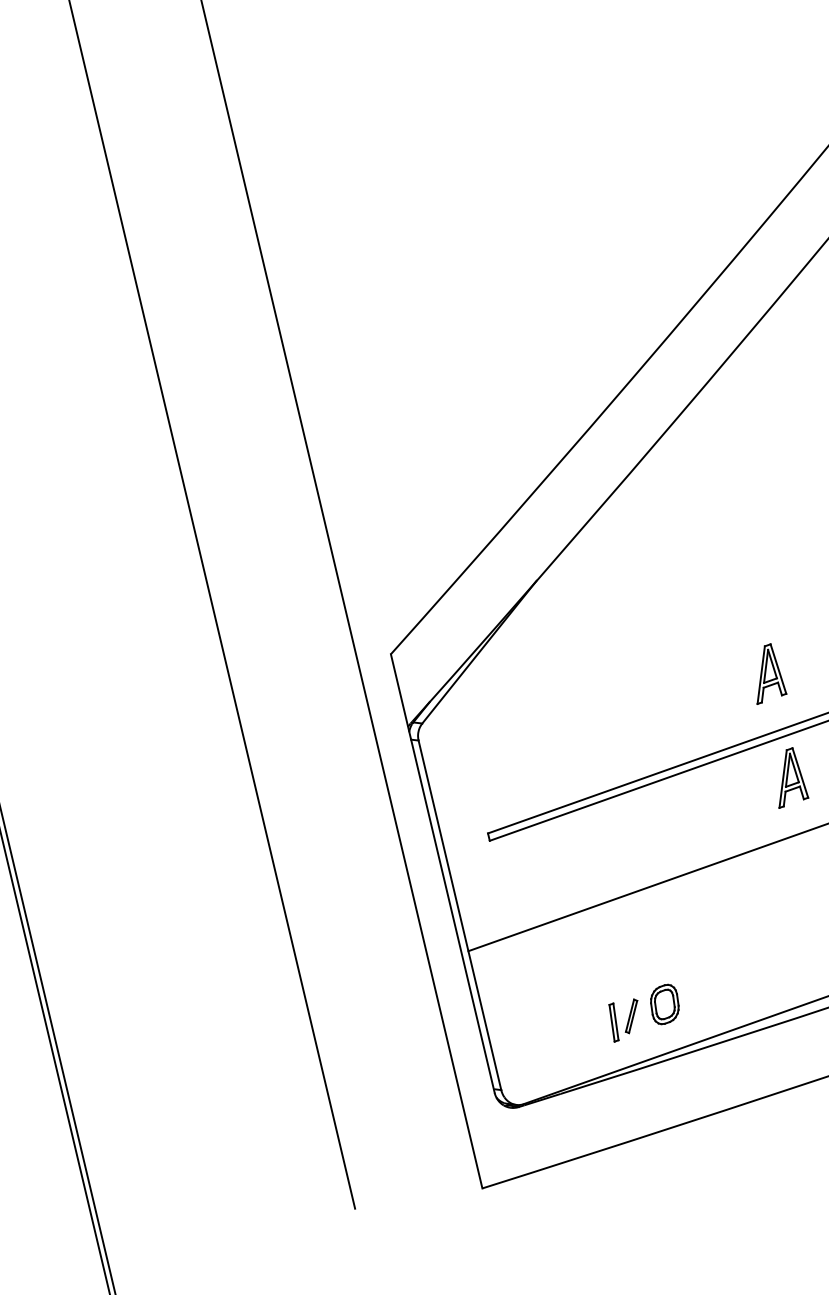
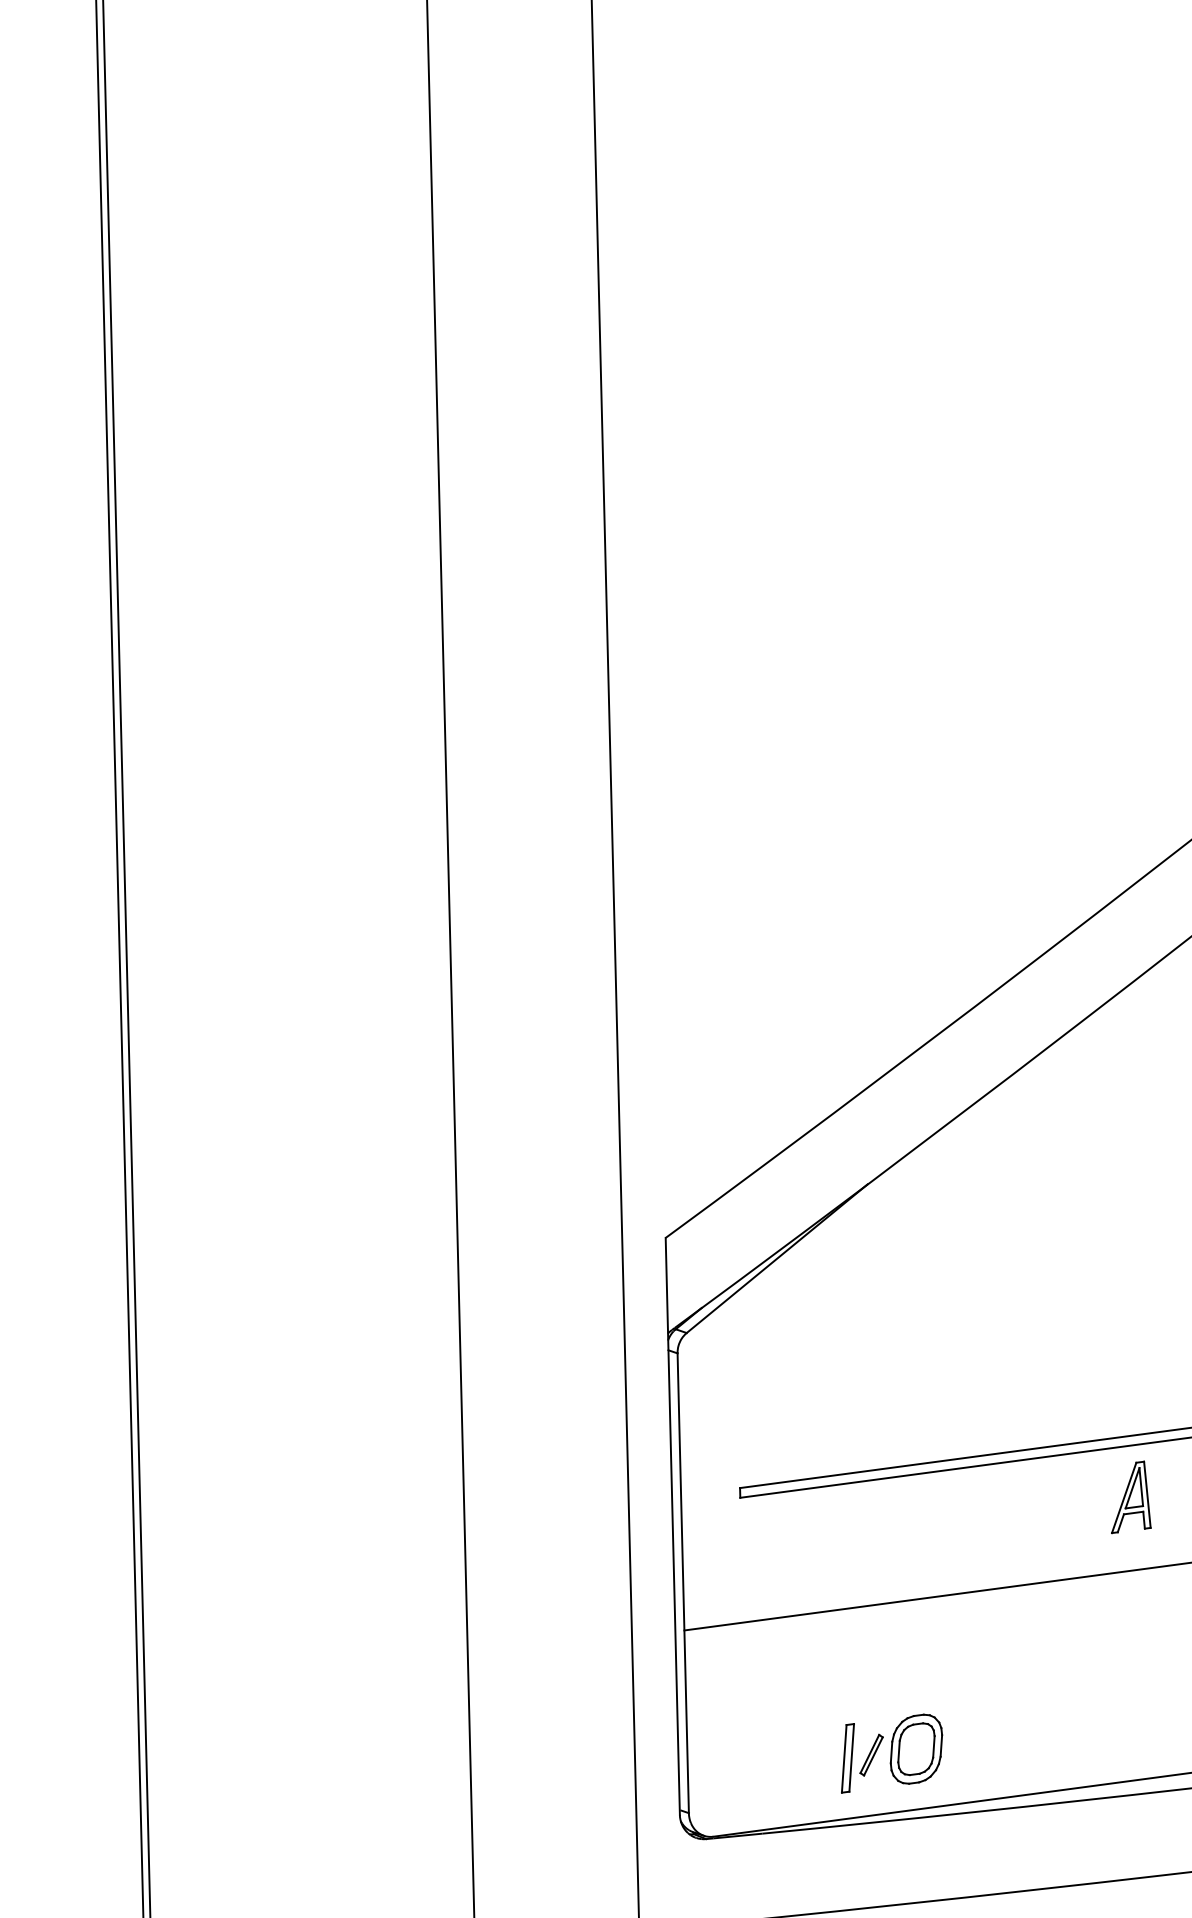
part: (766, 673) -> (1131, 1361), removed
part: (664, 1004) -> (916, 1748), size x1.43
part: (613, 1022) -> (847, 1758), size x1.43

